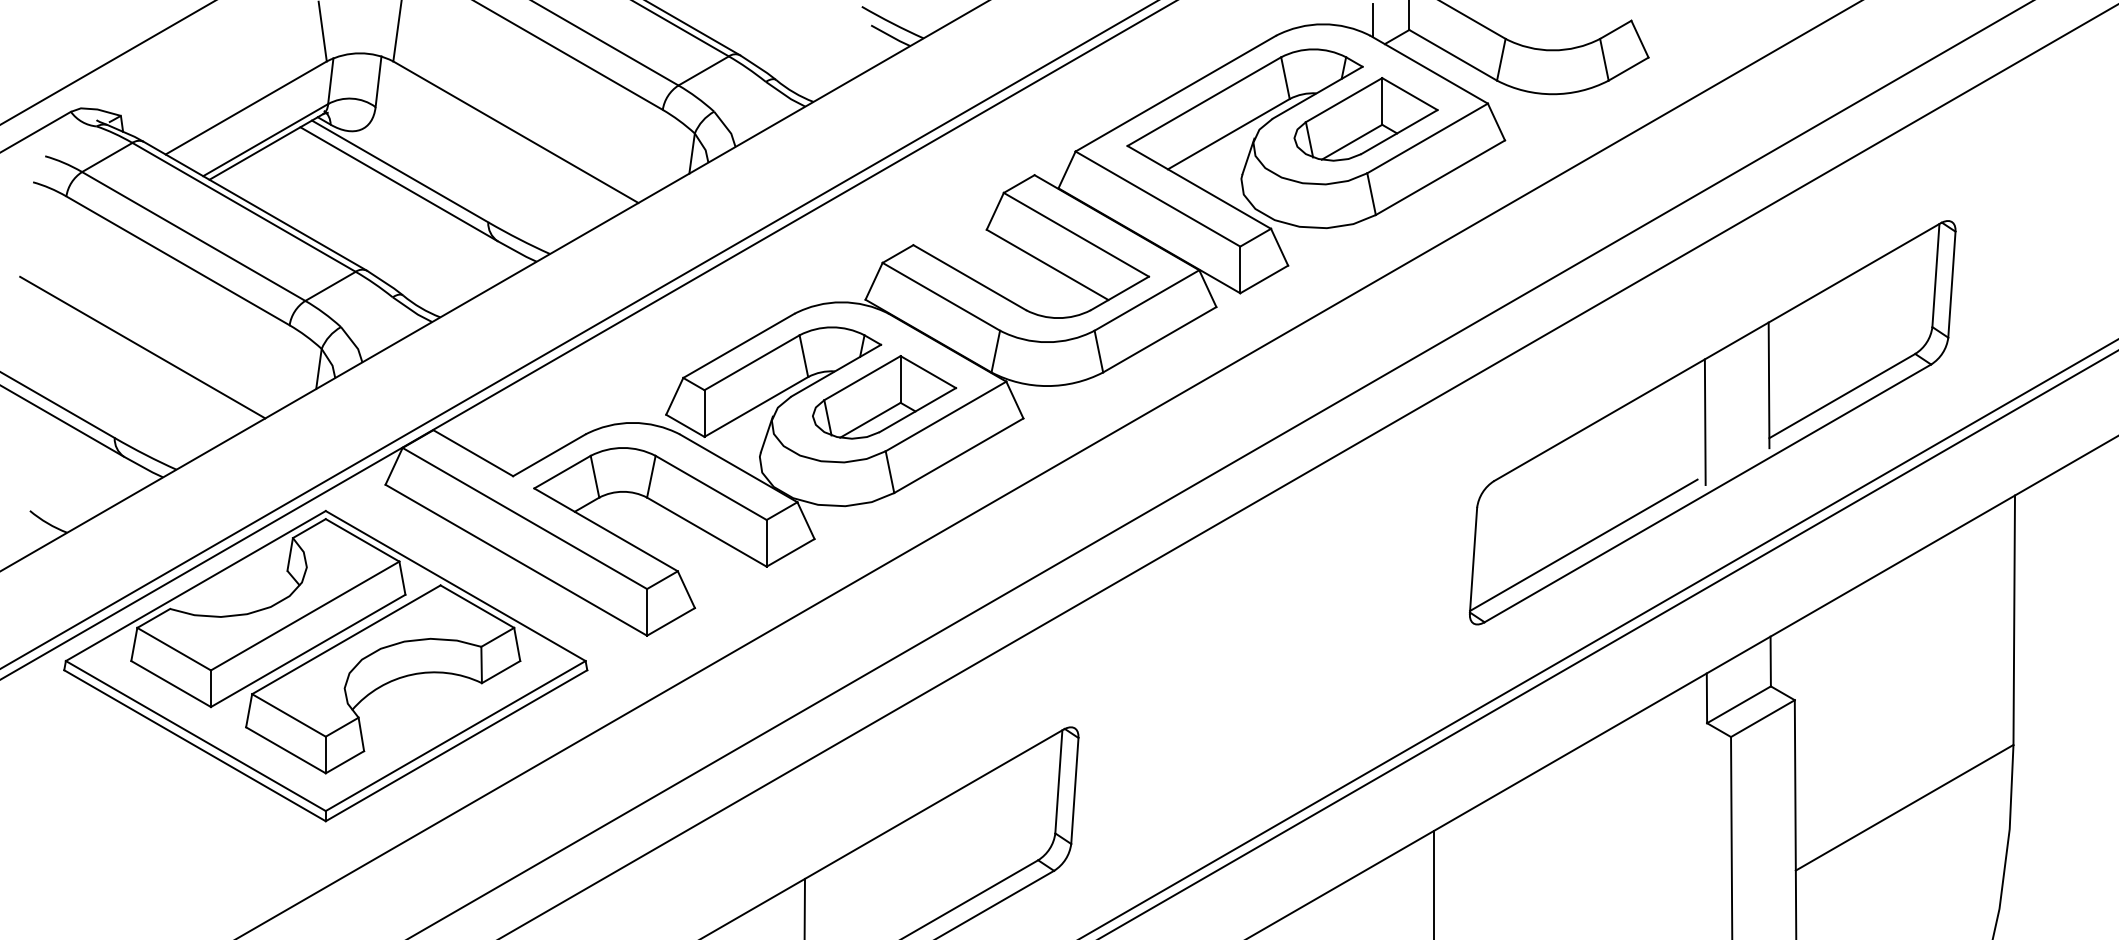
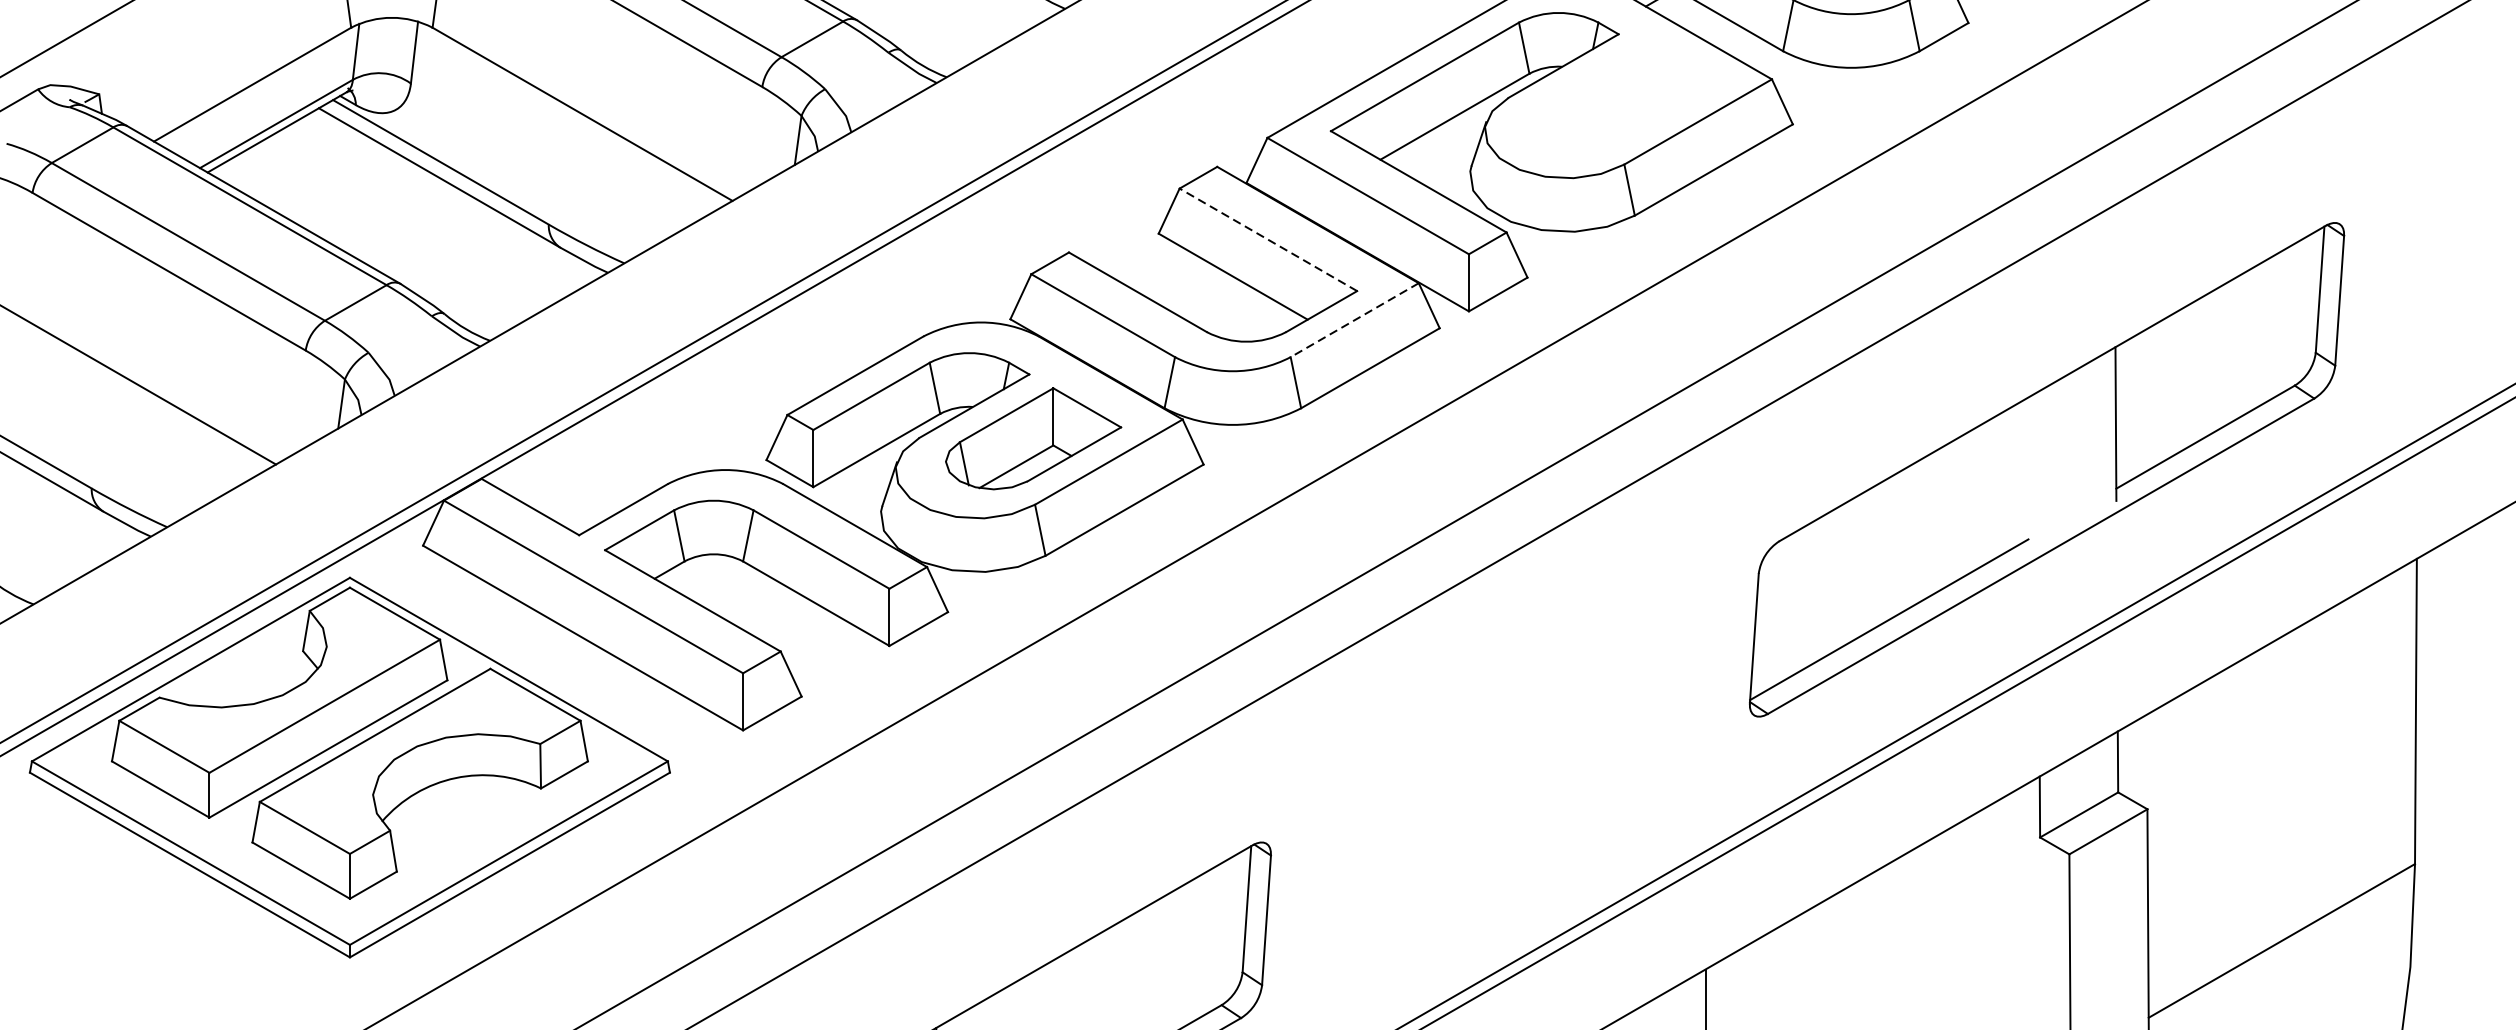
part: (1365, 119) -> (1622, 98), removed
line: (1076, 234) -> (1268, 239), solid -> dashed
line: (1146, 300) -> (1354, 320), solid -> dashed
line: (1704, 422) -> (2036, 469), removed

